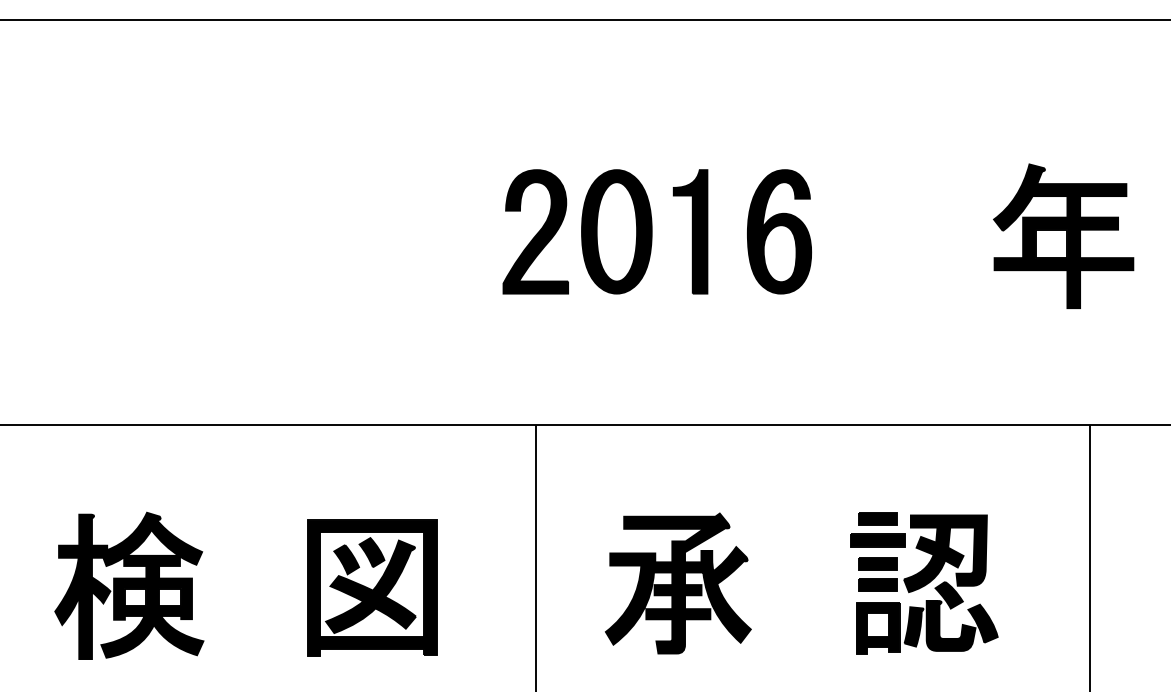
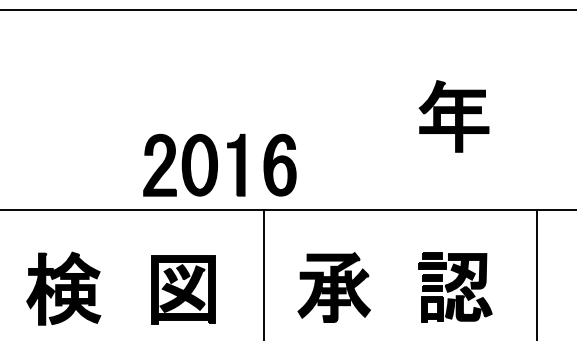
part: (656, 230) -> (219, 164), moved
part: (1062, 236) -> (453, 116), moved

